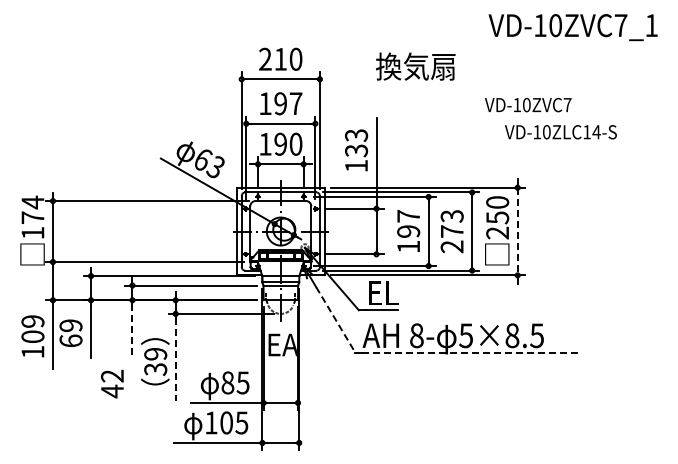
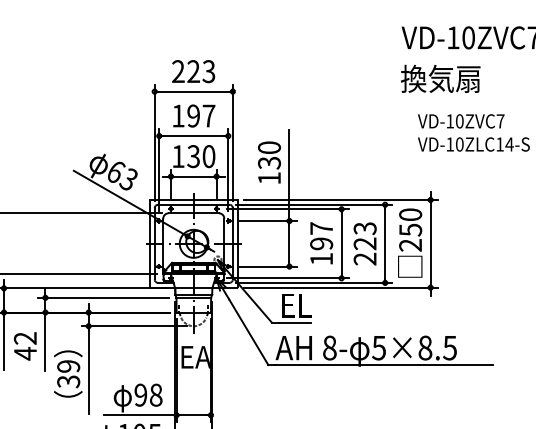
text: (288, 58) -> (201, 70), 210 -> 223
text: (415, 66) -> (440, 78), moved
text: (528, 104) -> (461, 120), moved
text: (356, 135) -> (269, 147), 133 -> 130
text: (280, 144) -> (193, 156), 190 -> 130
text: (451, 231) -> (364, 243), 273 -> 223
line: (517, 231) -> (430, 243), dashed -> solid
line: (336, 320) -> (249, 332), dashed -> solid
line: (132, 332) -> (45, 344), dashed -> solid
line: (471, 352) -> (384, 364), dashed -> solid
line: (175, 359) -> (88, 371), dashed -> solid
text: (235, 382) -> (148, 394), 85 -> 98
text: (112, 383) -> (25, 345), moved

